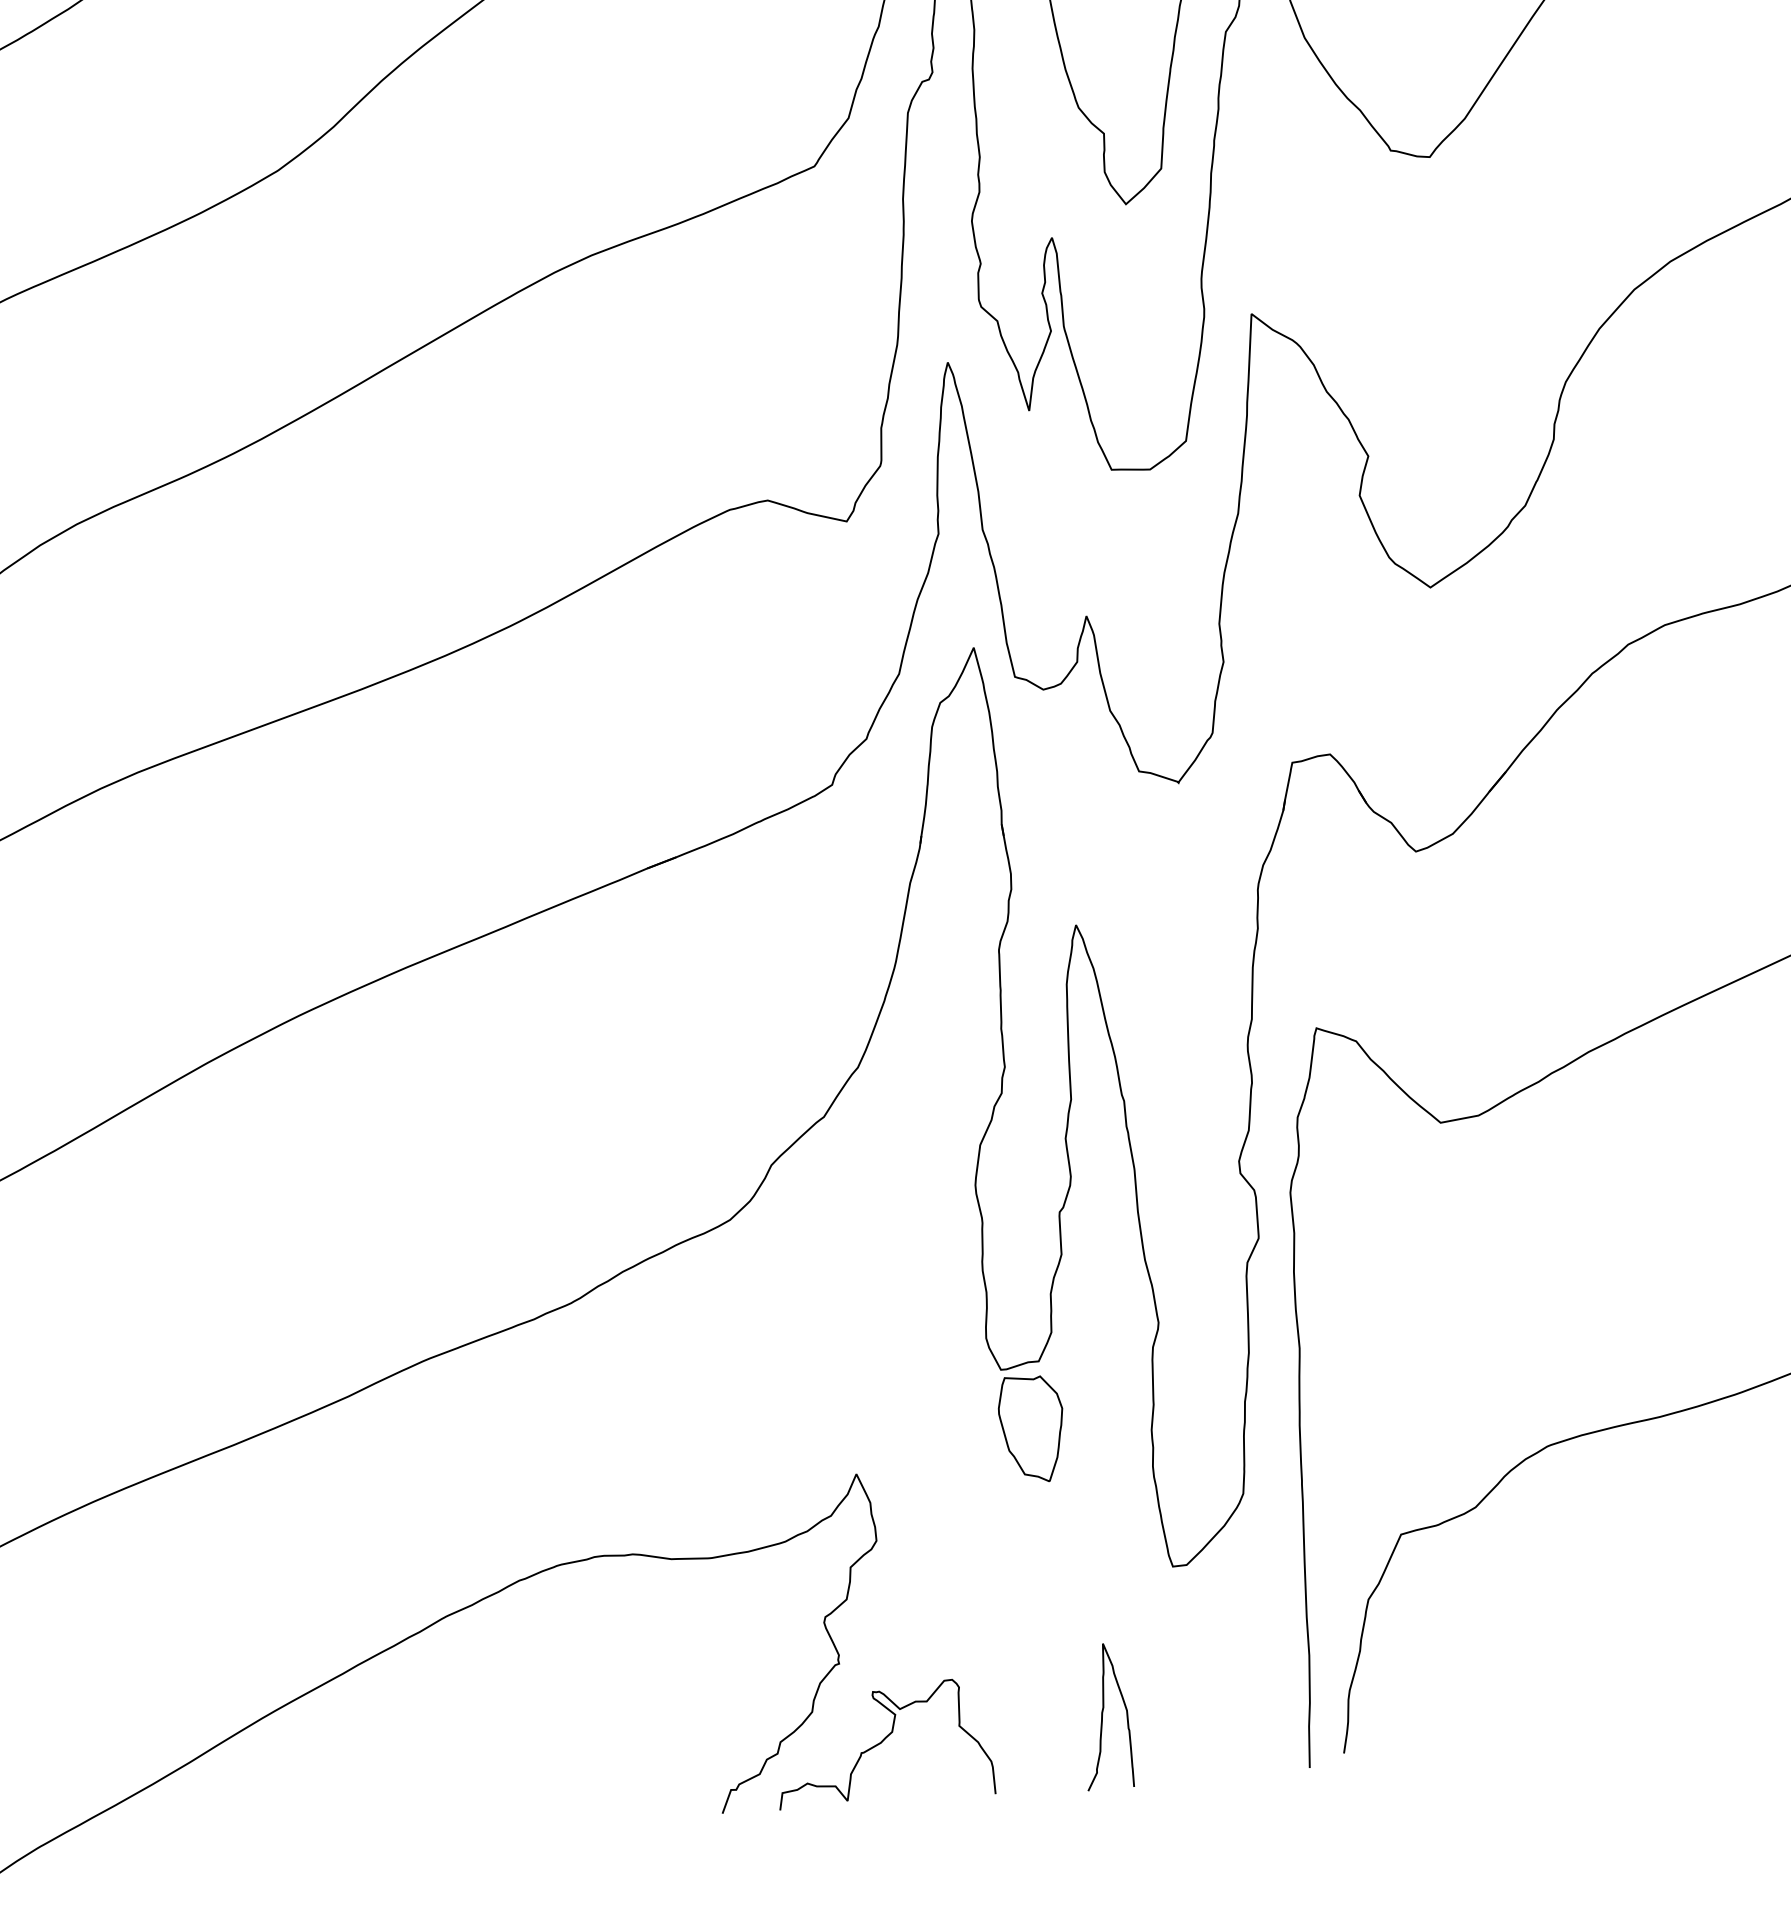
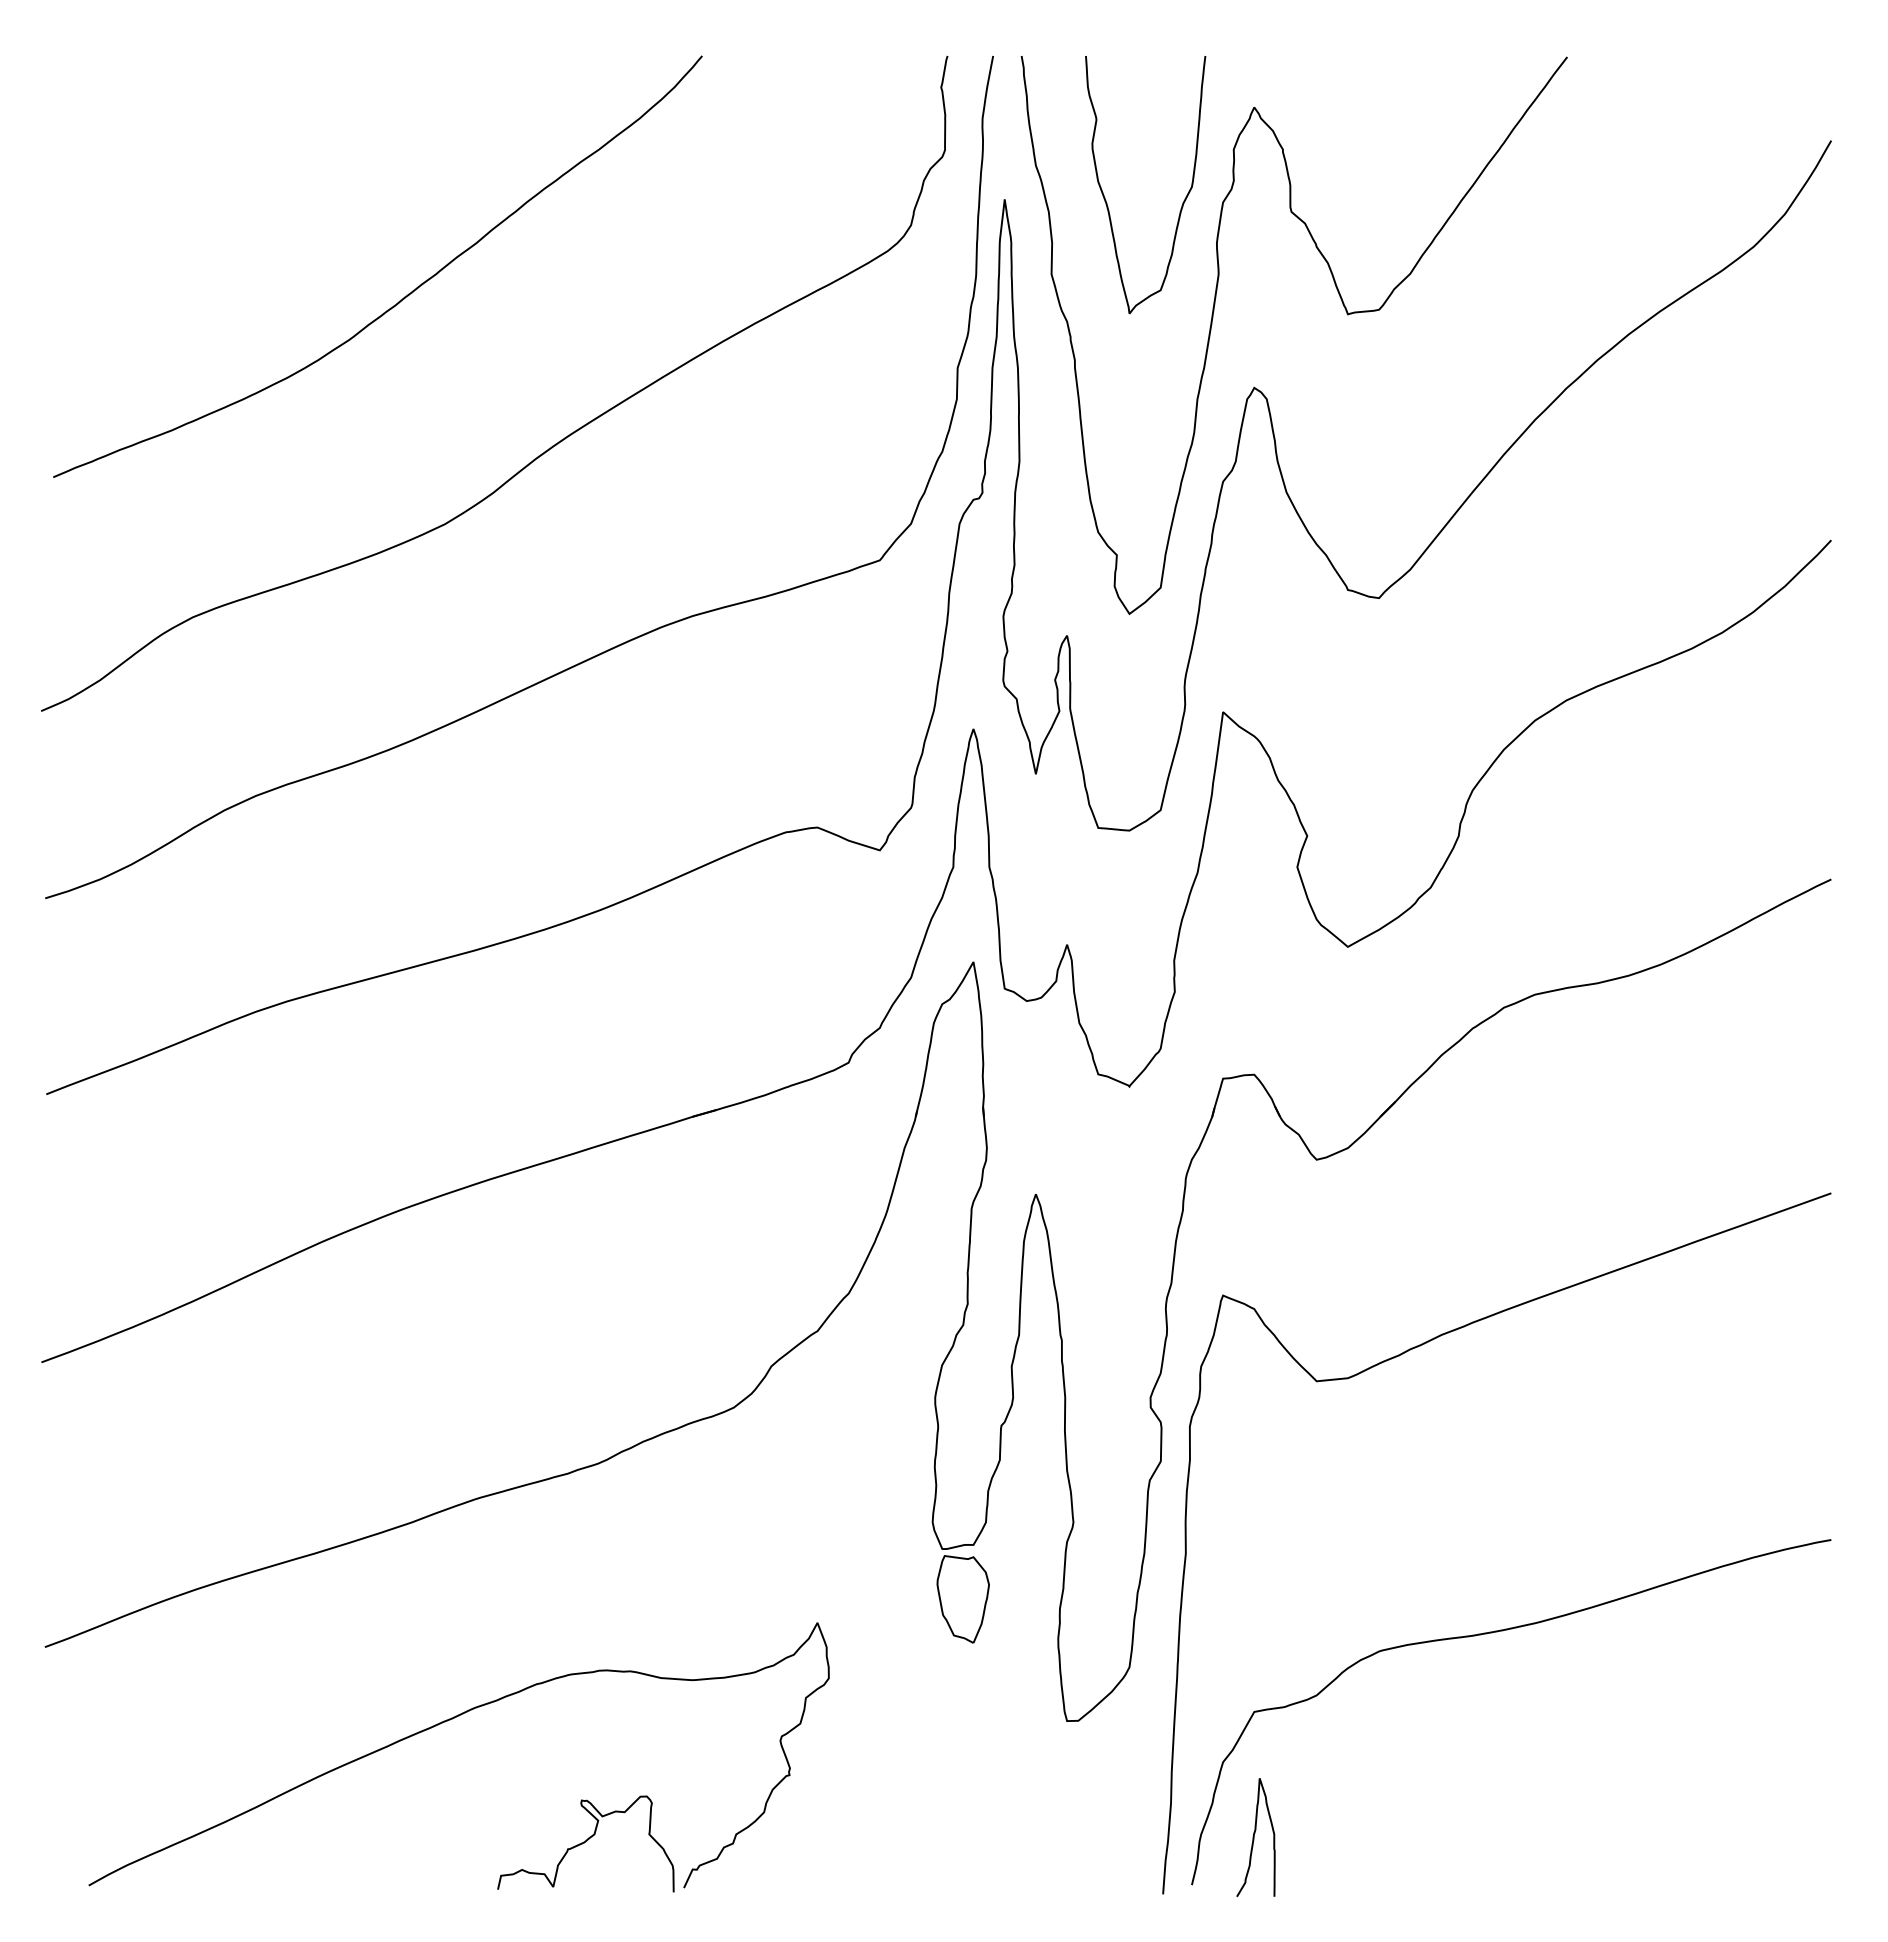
curve: (1103, 1716) -> (1254, 1837), moved
curve: (882, 1742) -> (585, 1842), moved

